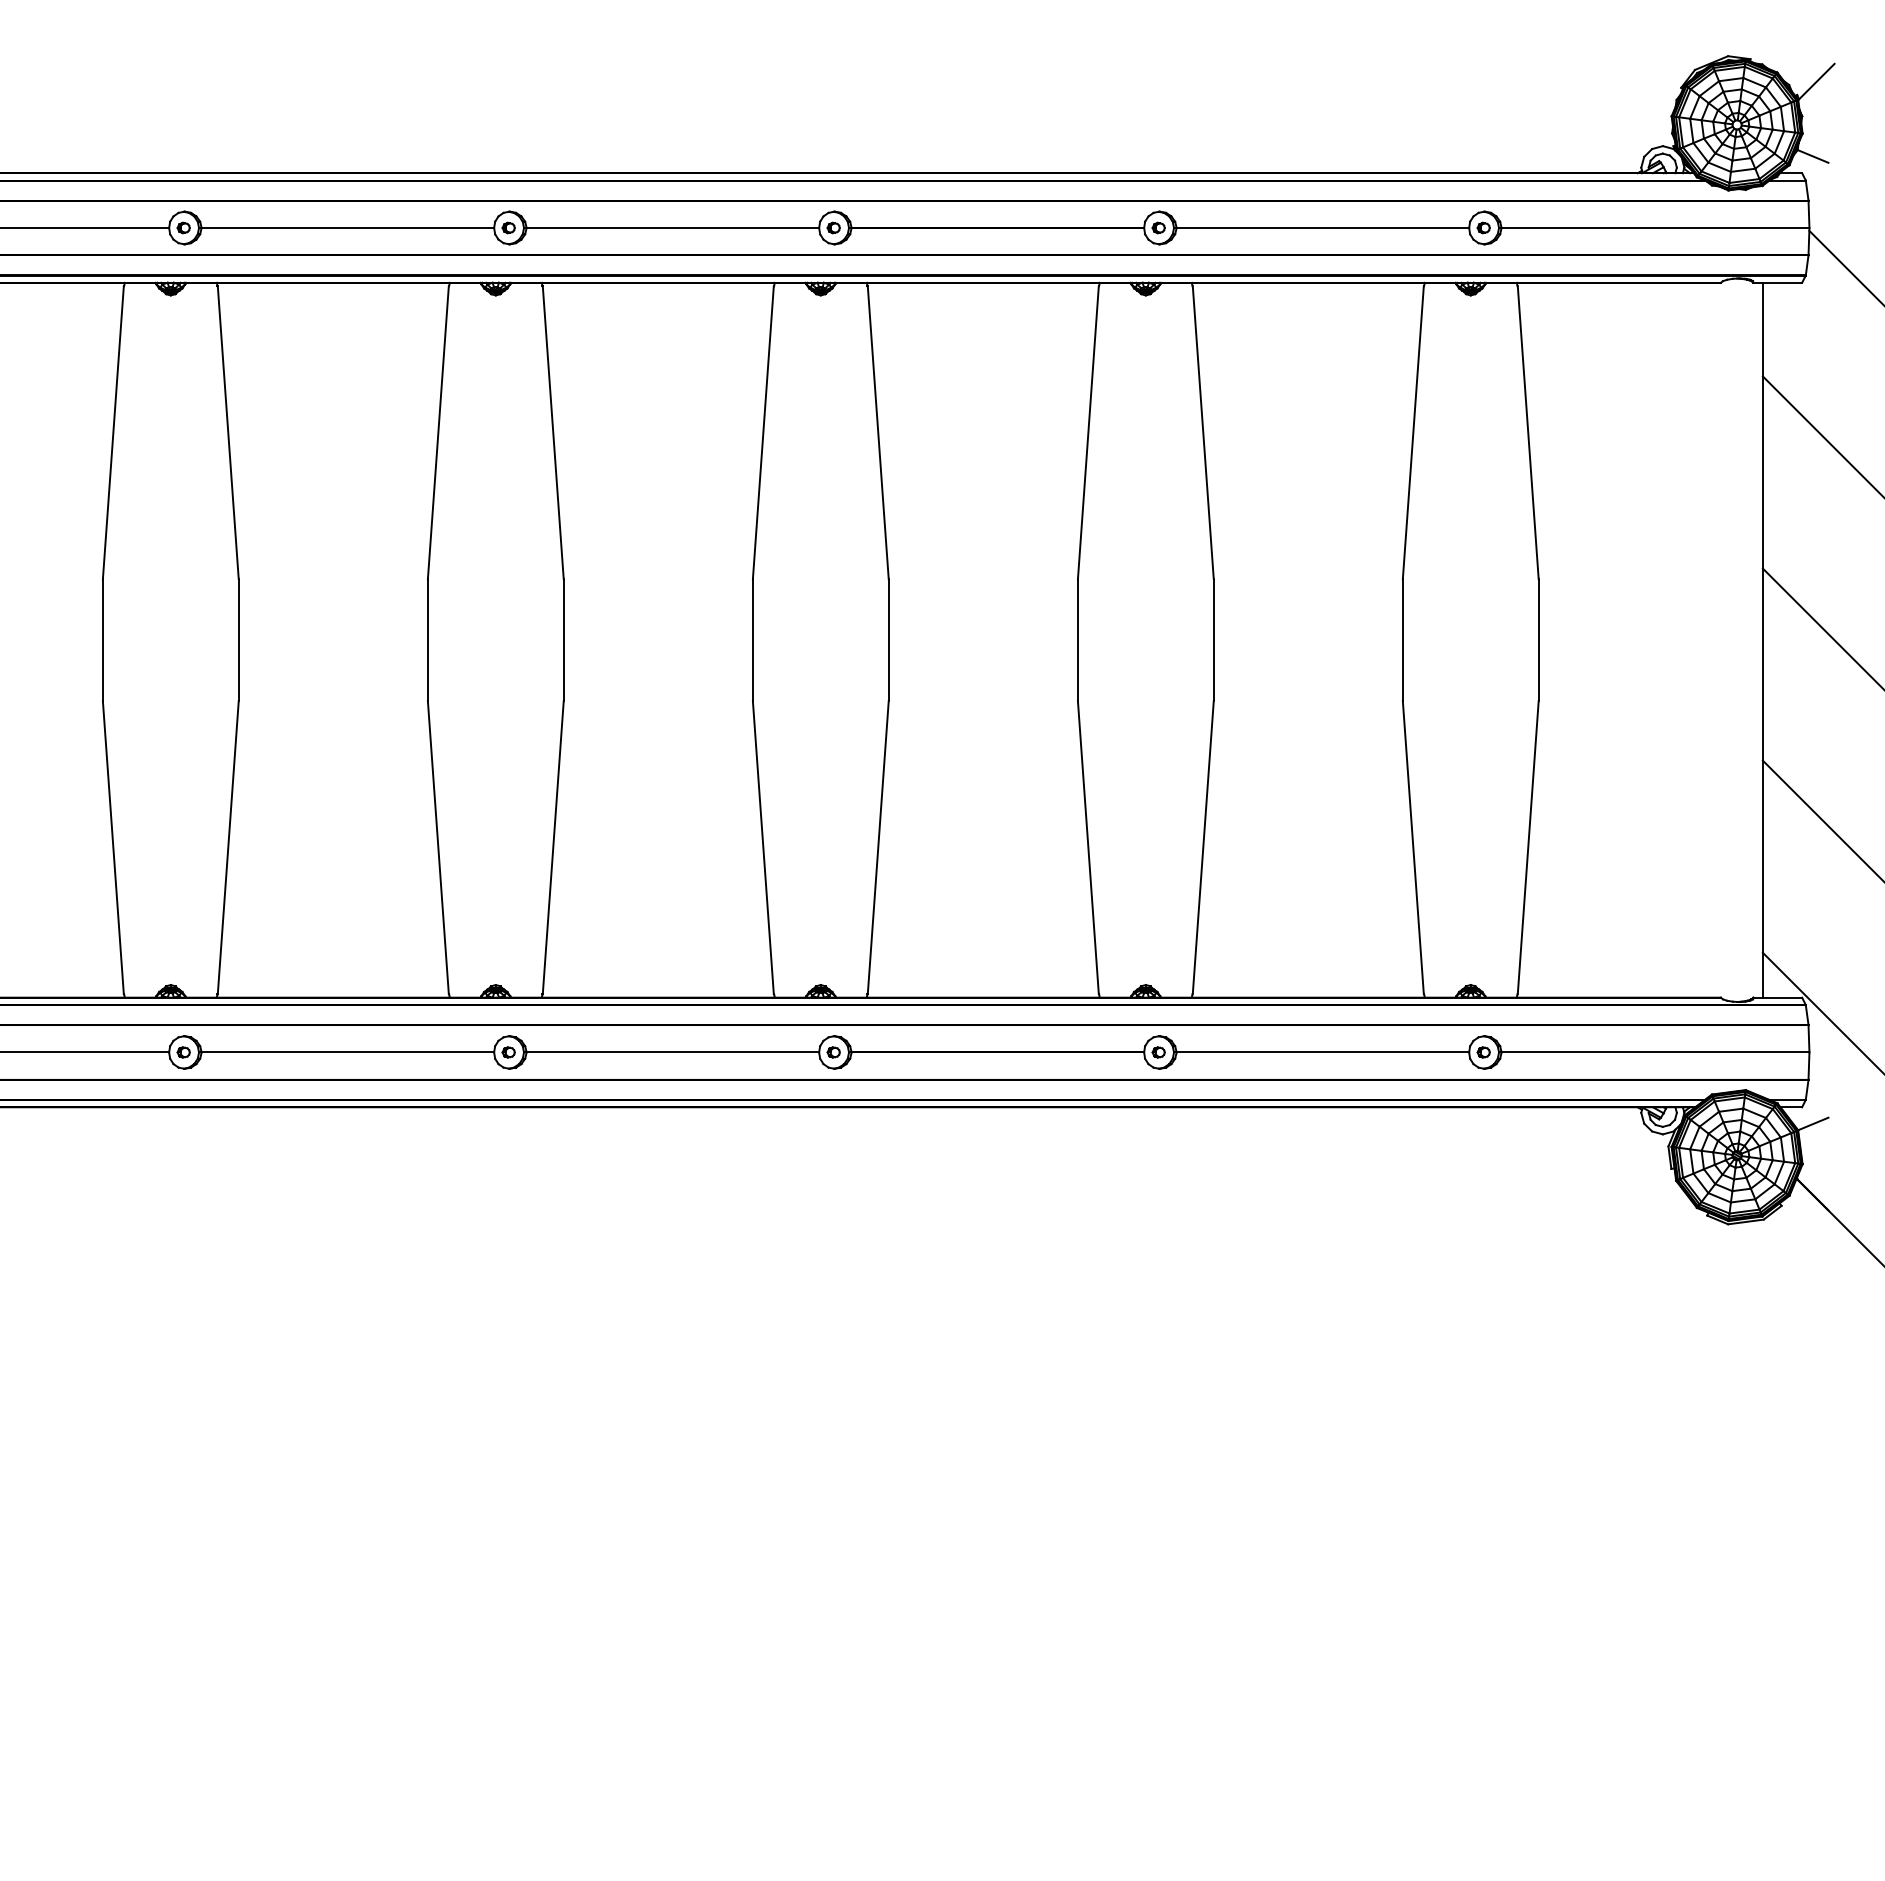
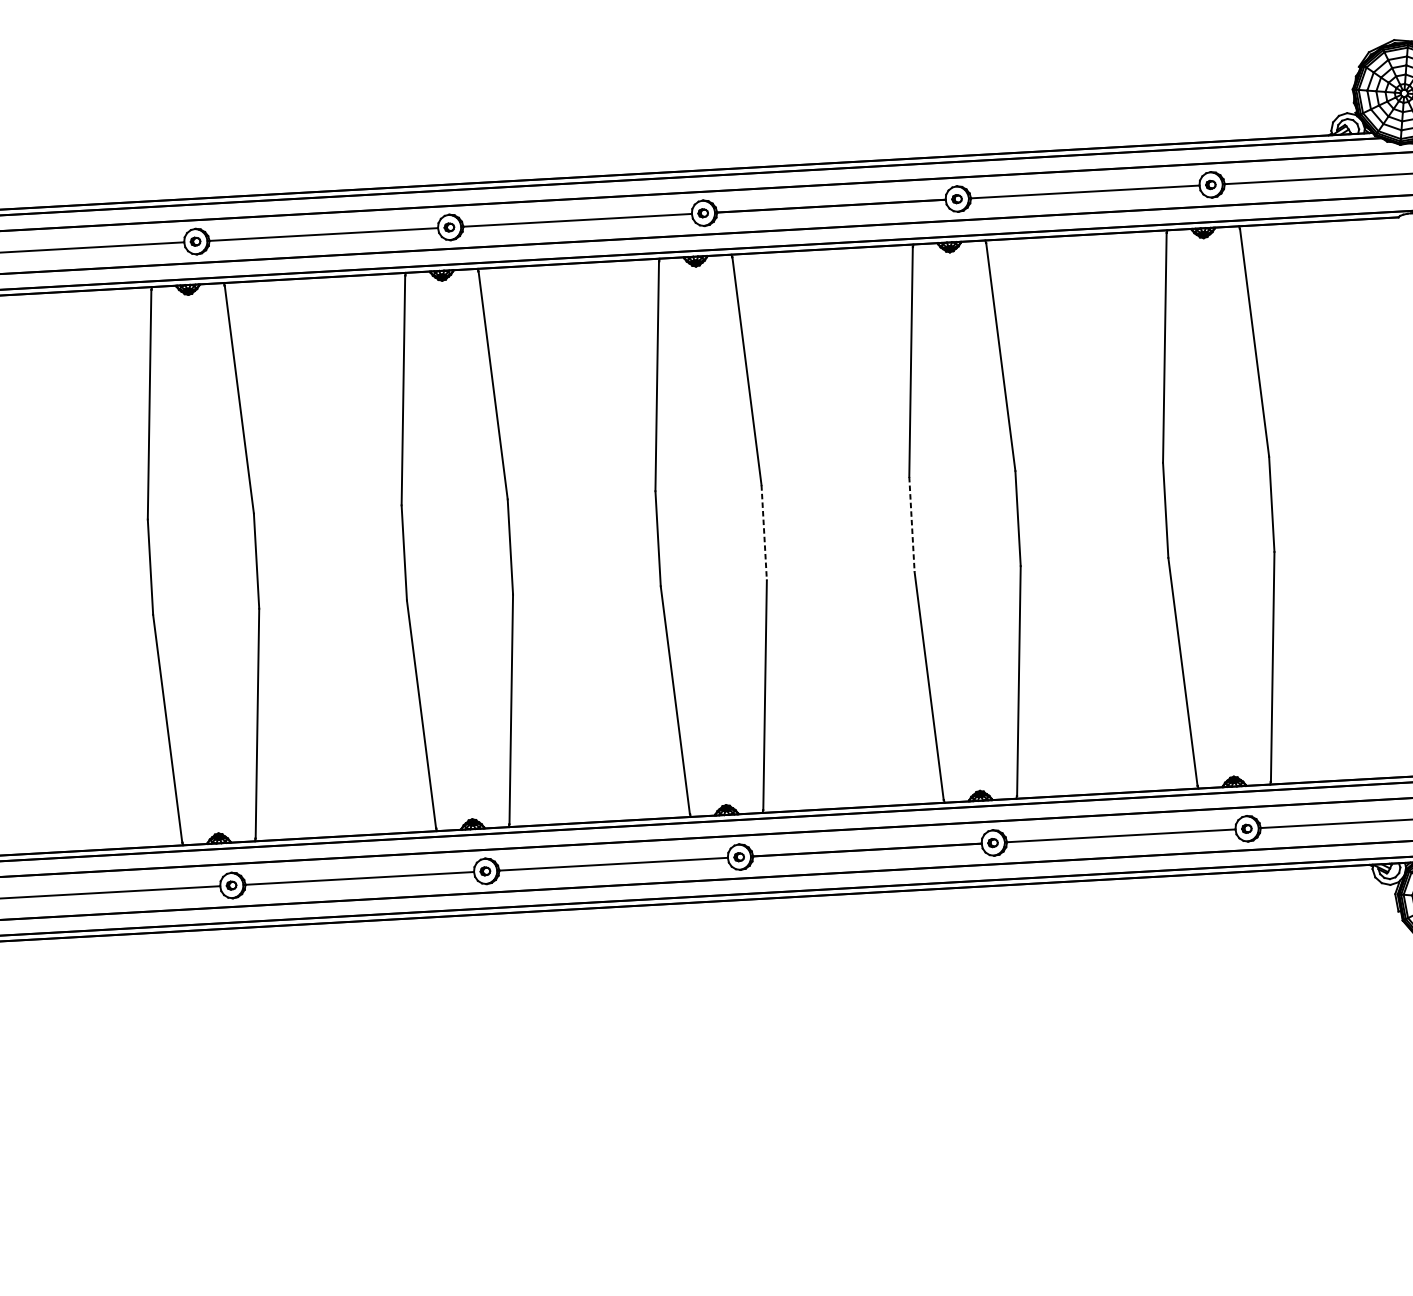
line: (888, 640) -> (764, 533), solid -> dashed
line: (1077, 640) -> (911, 524), solid -> dashed

